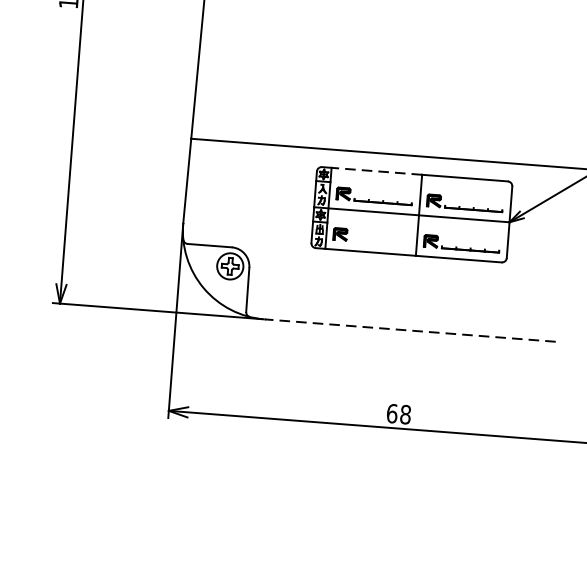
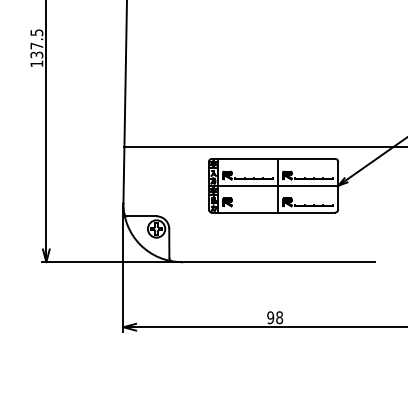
line: (377, 170) -> (248, 158), dashed -> solid
line: (408, 331) -> (277, 262), dashed -> solid
text: (391, 413) -> (270, 317), 68 -> 98

